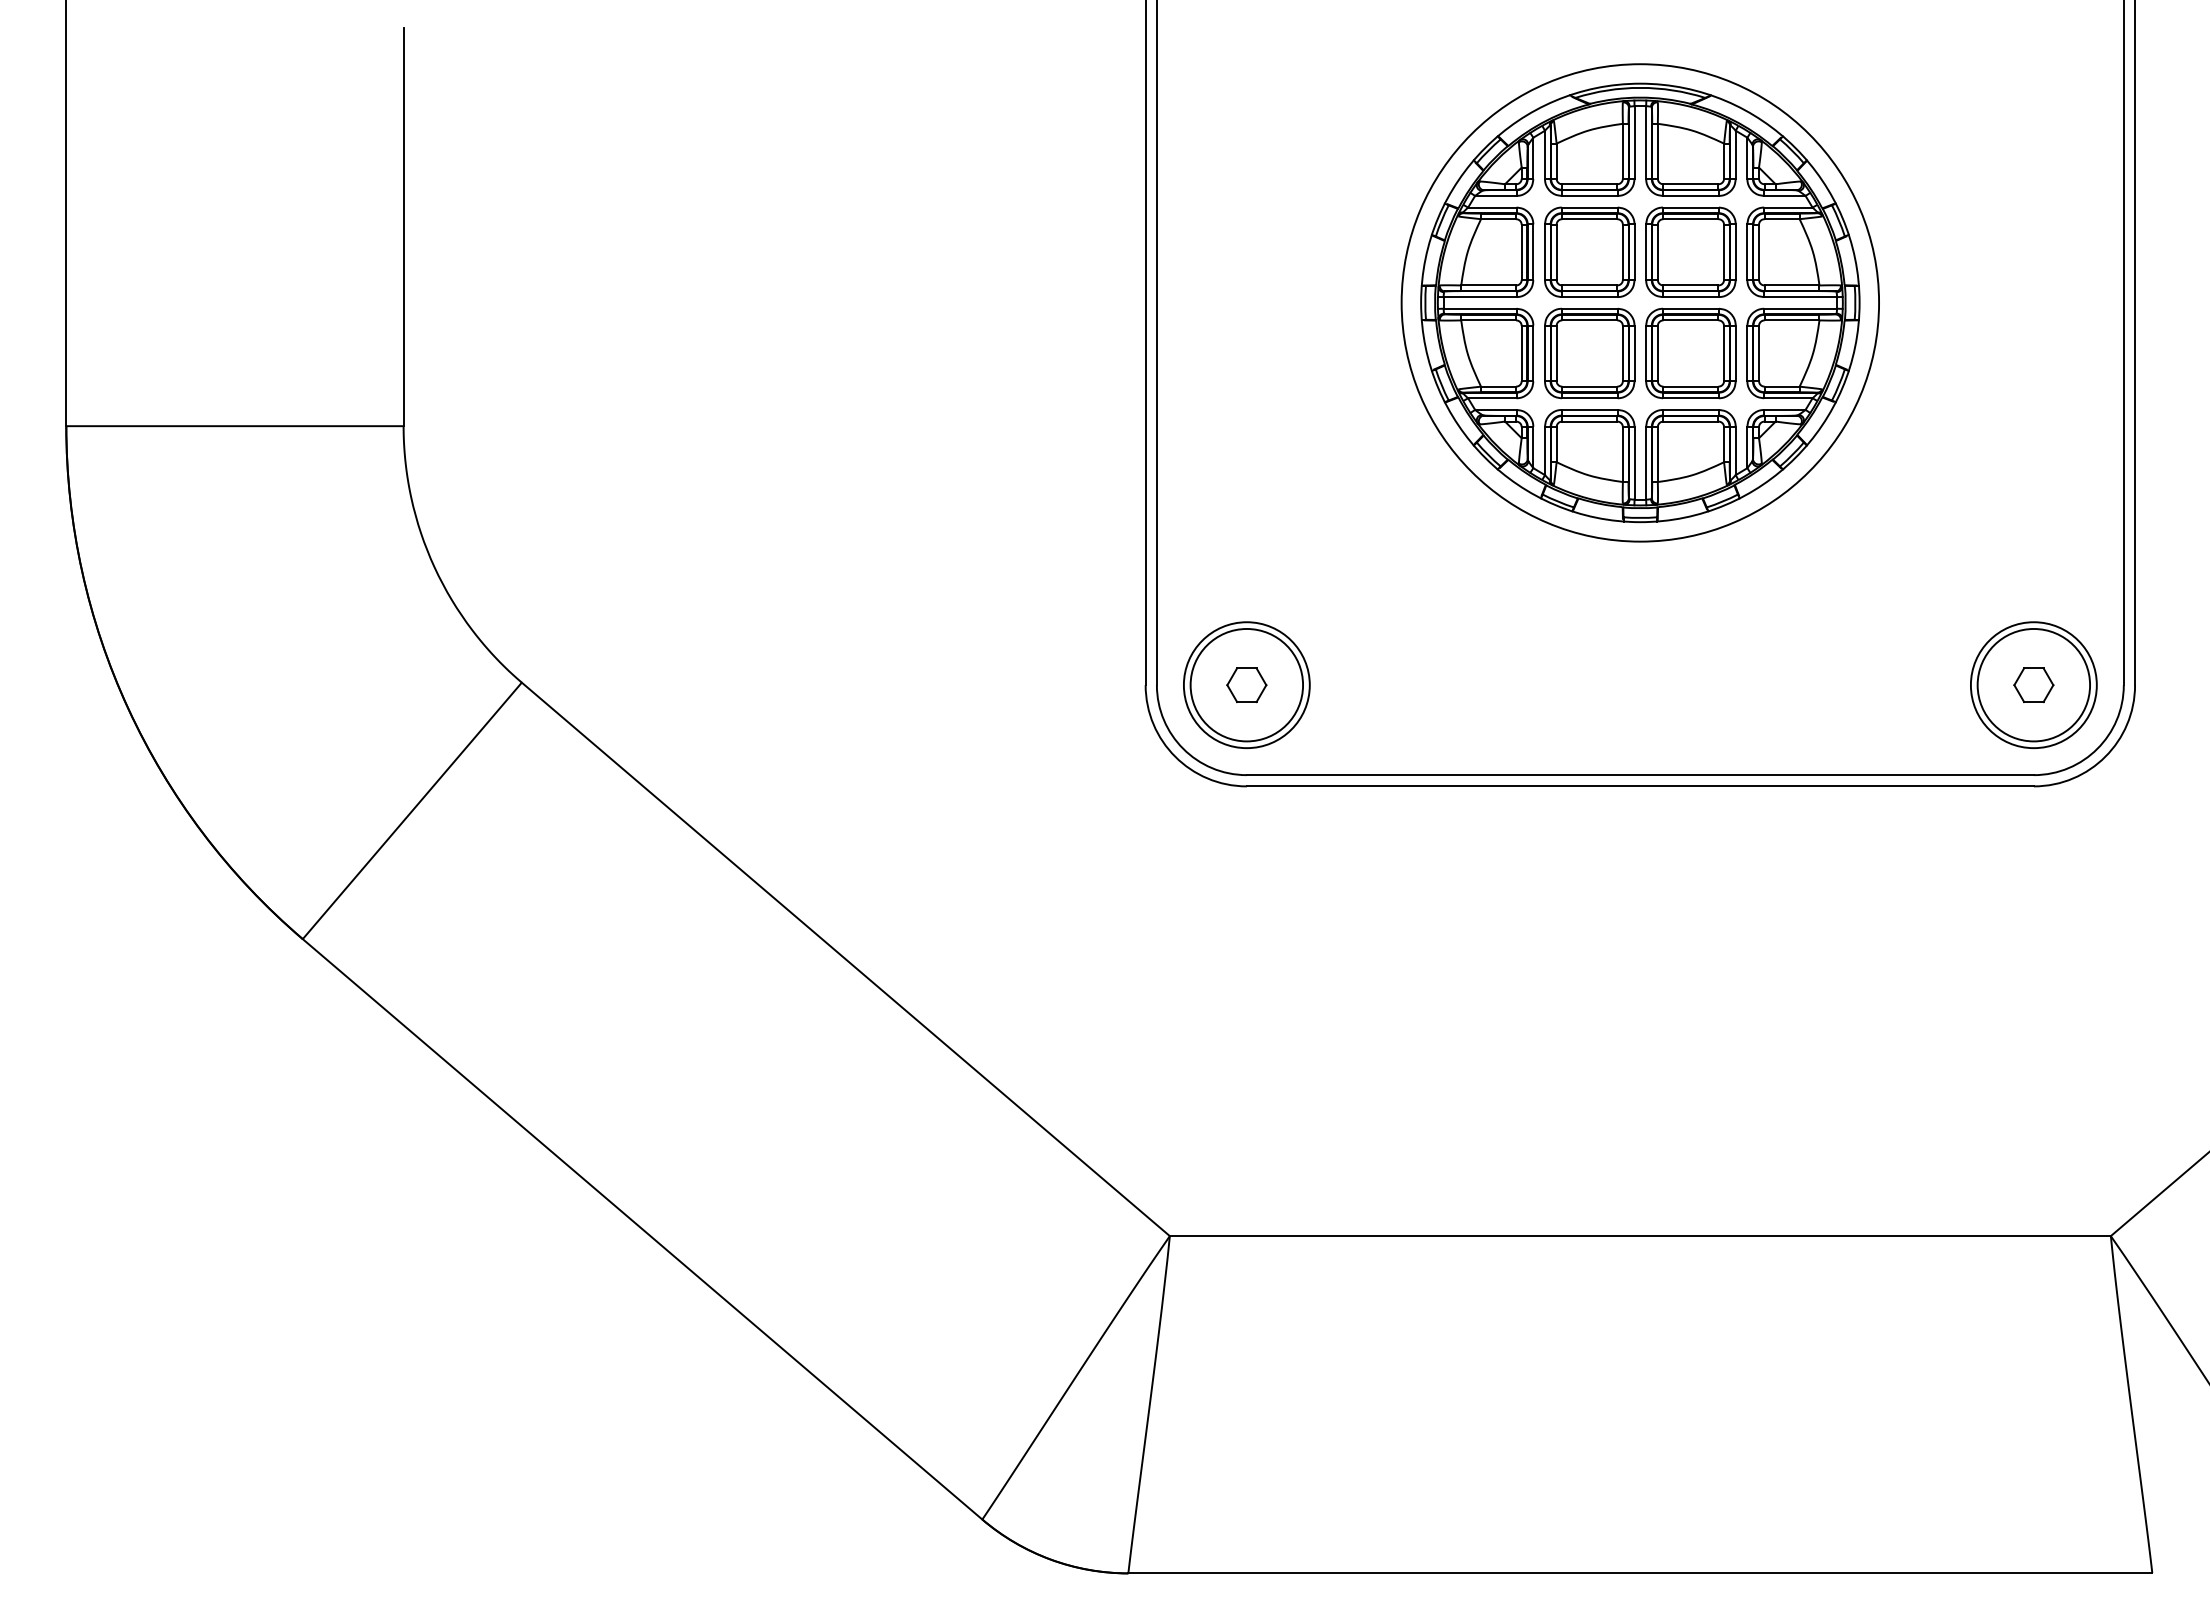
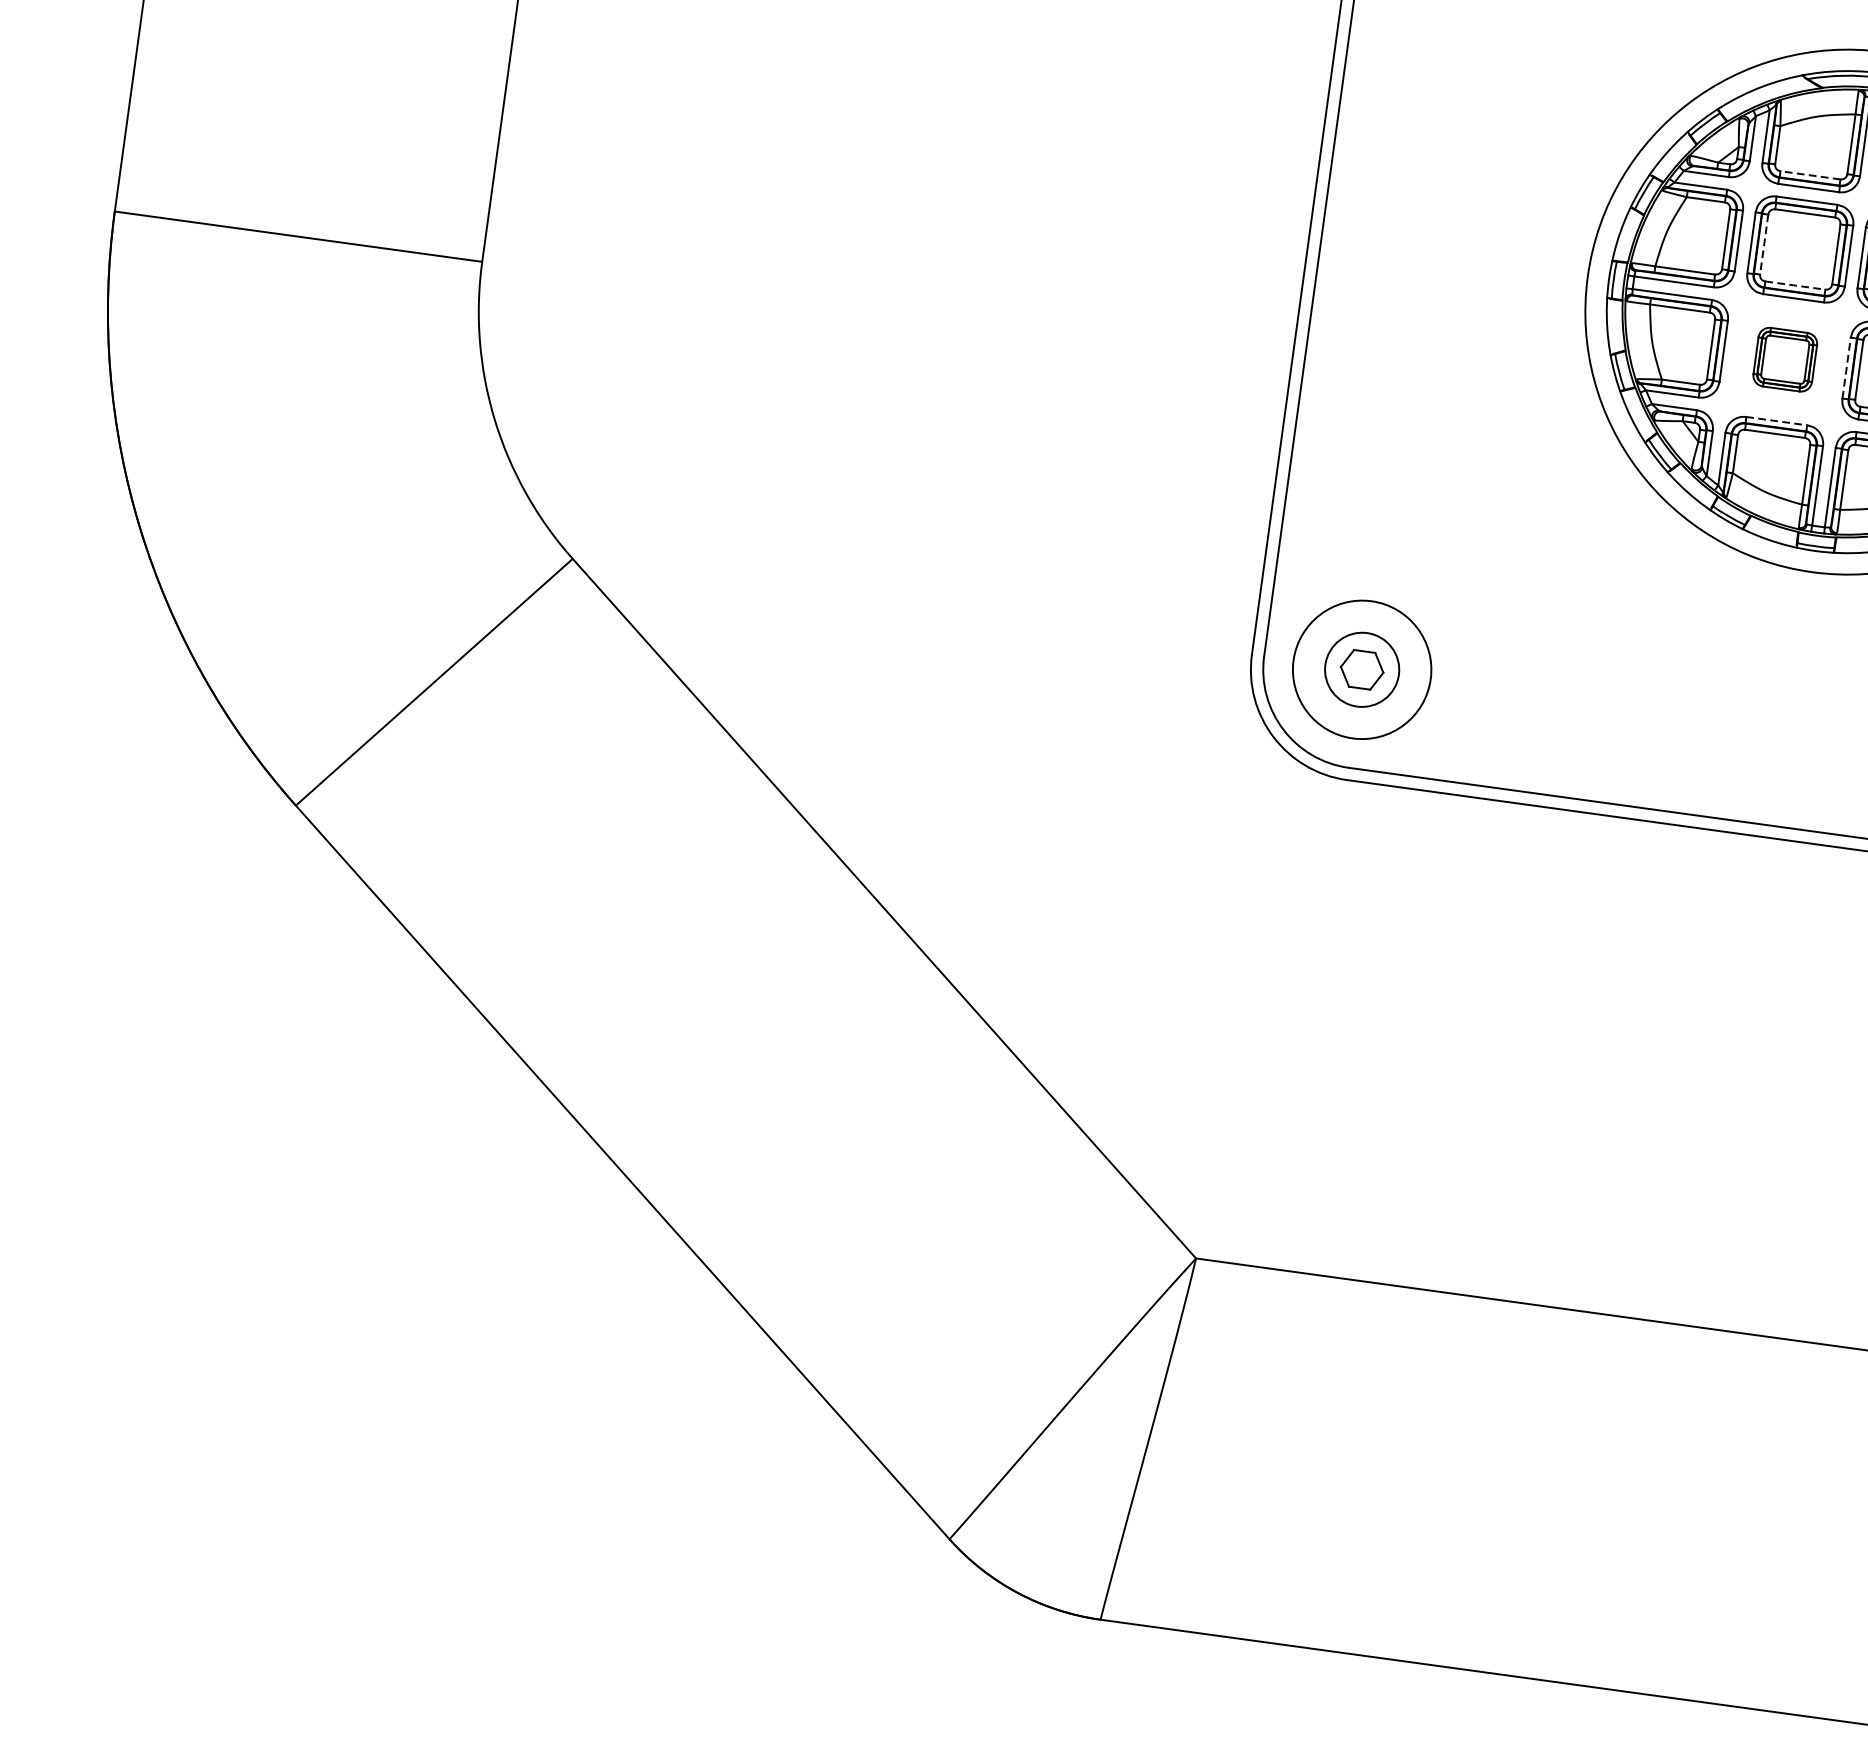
line: (1589, 184) -> (1810, 175), solid -> dashed
line: (1556, 252) -> (1764, 244), solid -> dashed
line: (1589, 285) -> (1795, 285), solid -> dashed
part: (1589, 353) -> (1784, 359), size x0.6
line: (1646, 353) -> (1847, 368), solid -> dashed
line: (1589, 409) -> (1776, 420), solid -> dashed
circle: (1246, 684) -> (1361, 669), size x0.6

